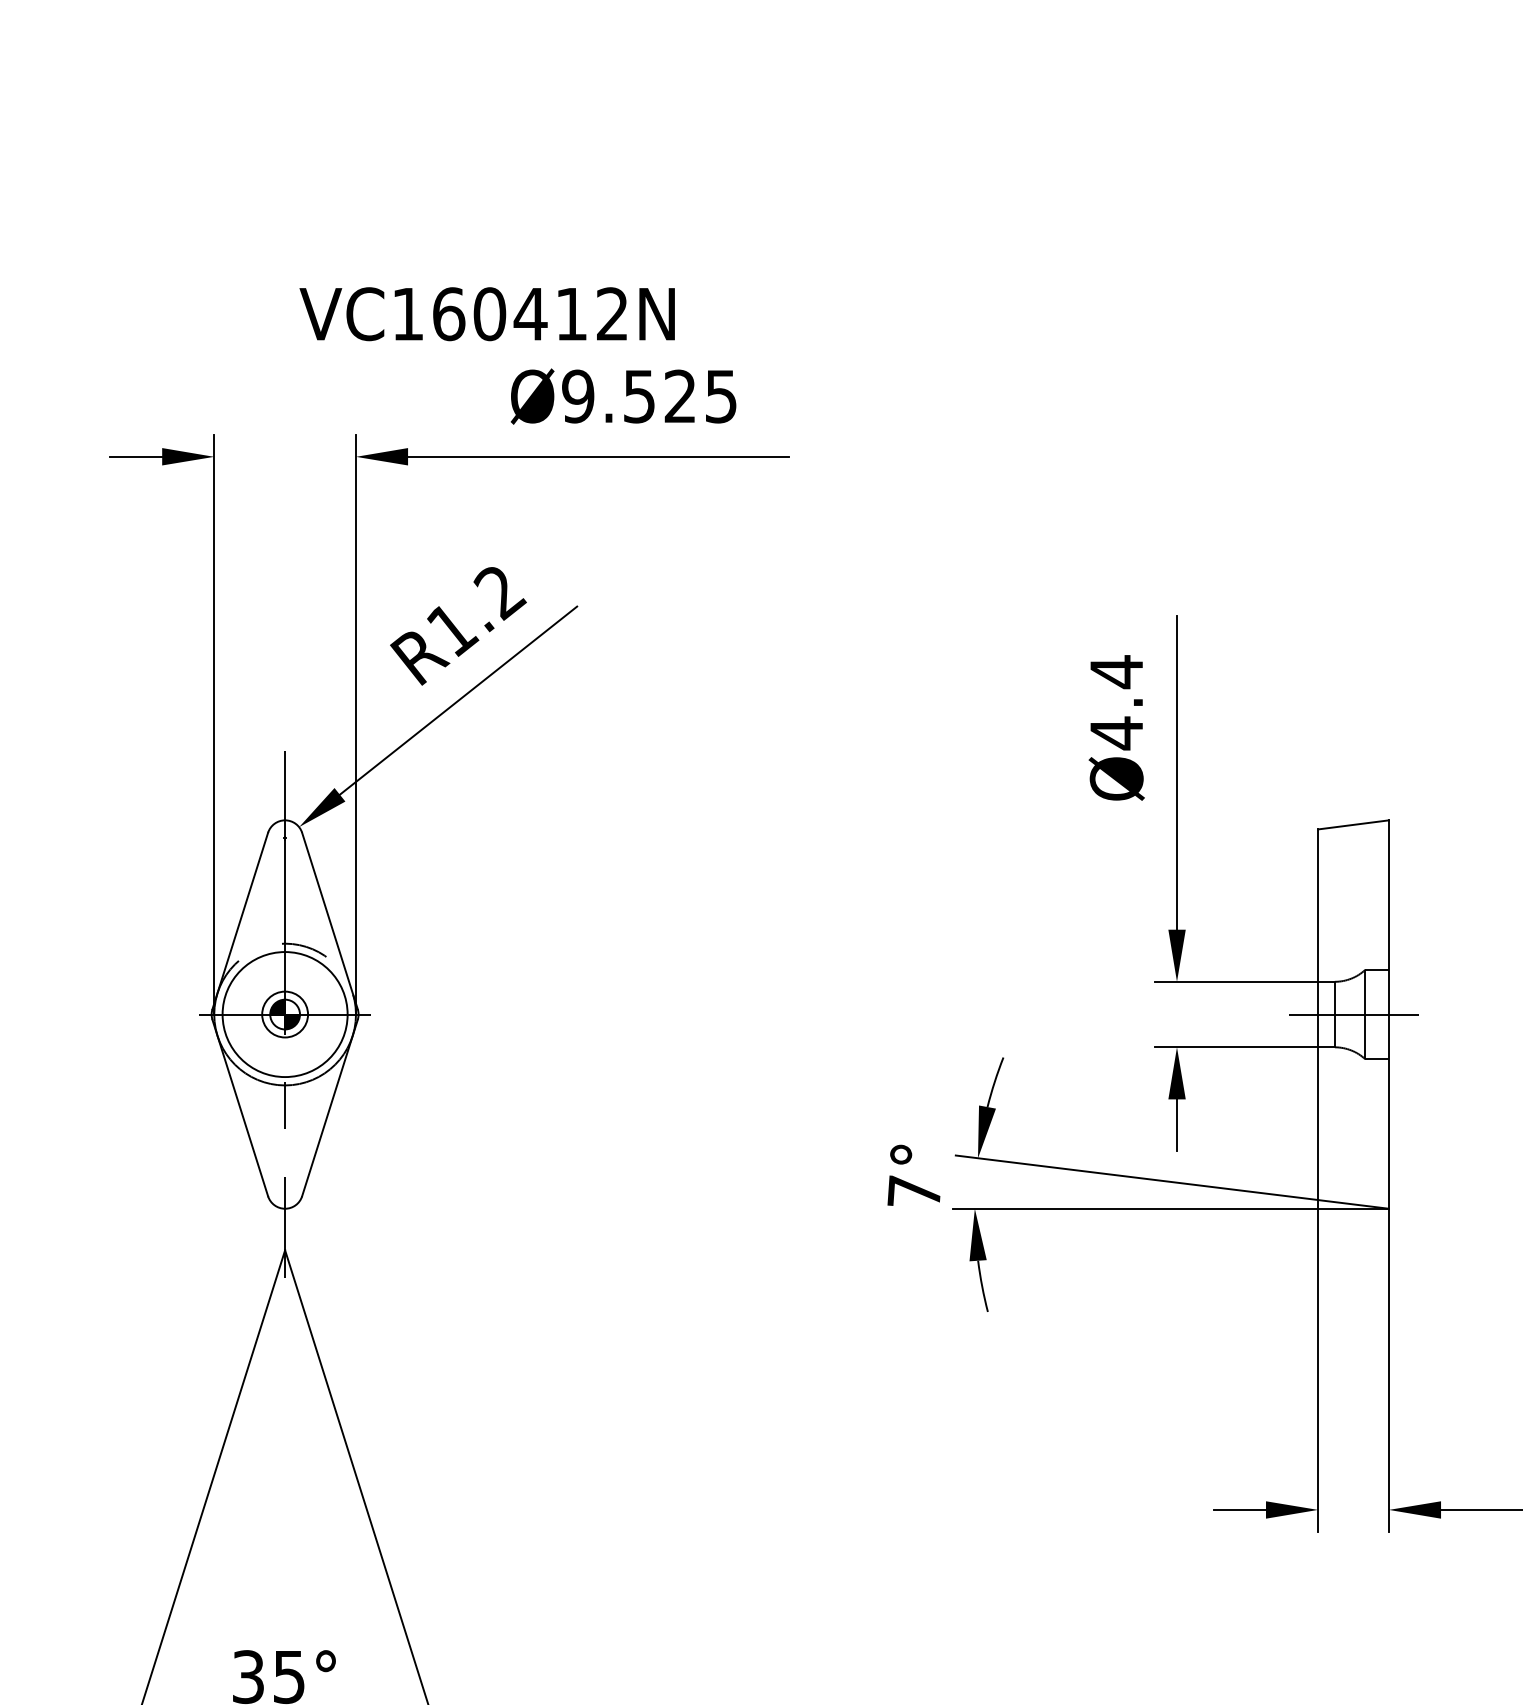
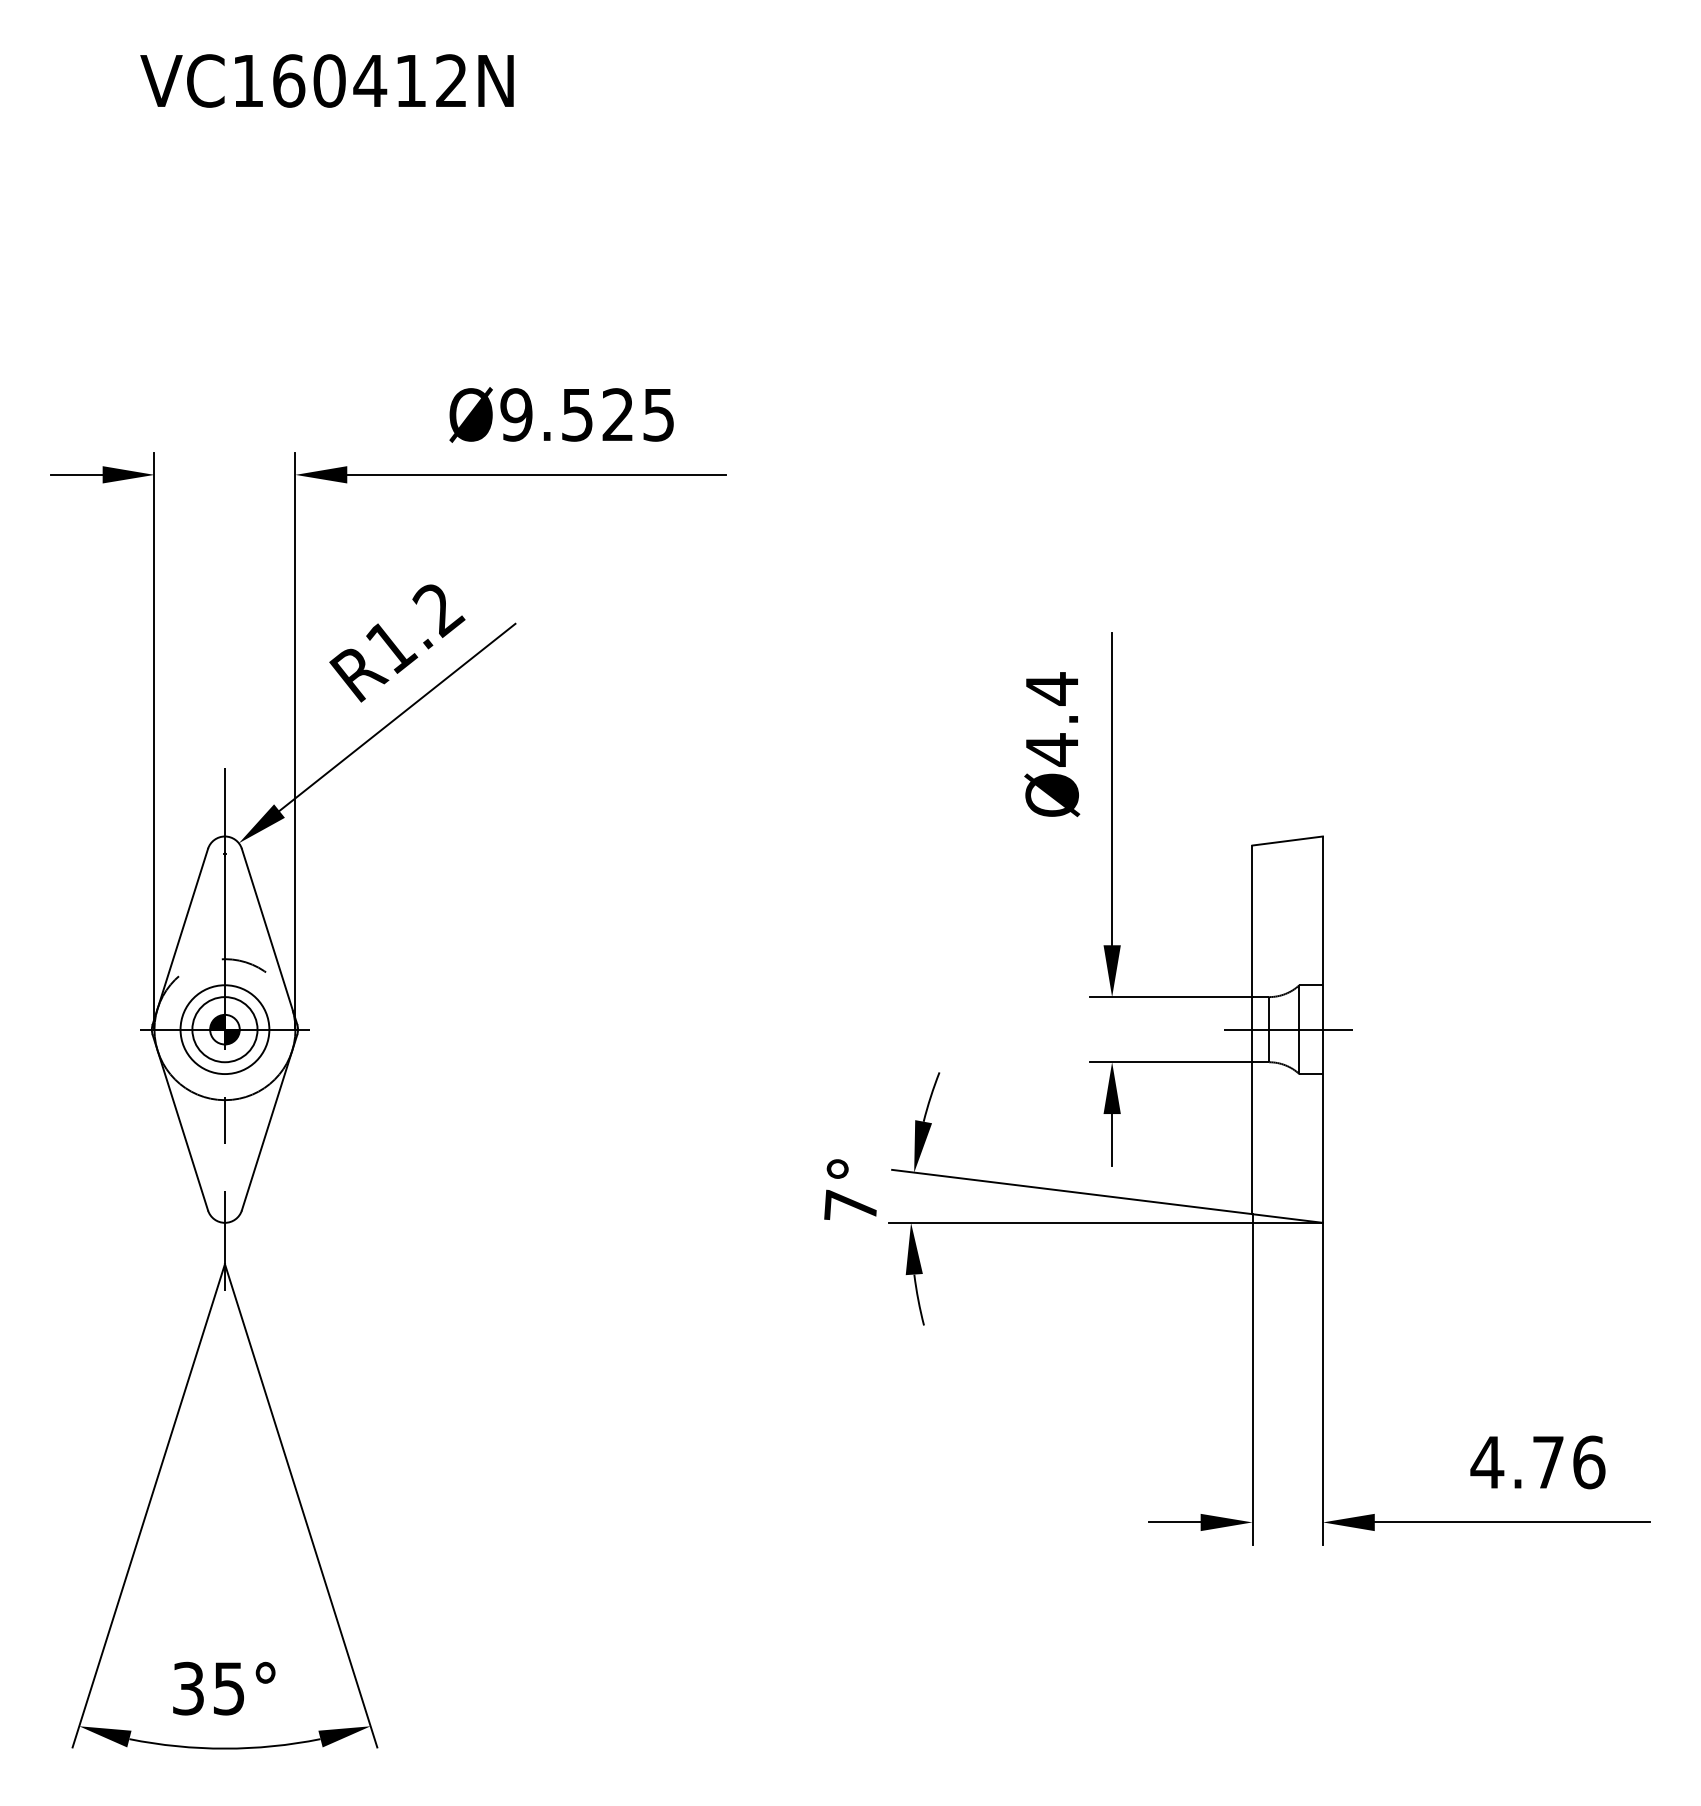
text: (486, 313) -> (326, 80), moved
circle: (284, 1014) -> (224, 1029), size x0.71
circle: (284, 1014) -> (224, 1029), size x1.43

